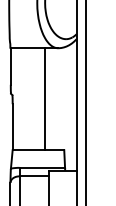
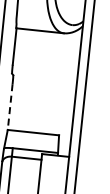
line: (44, 99) -> (44, 82), removed
line: (12, 127) -> (9, 107), solid -> dashed

